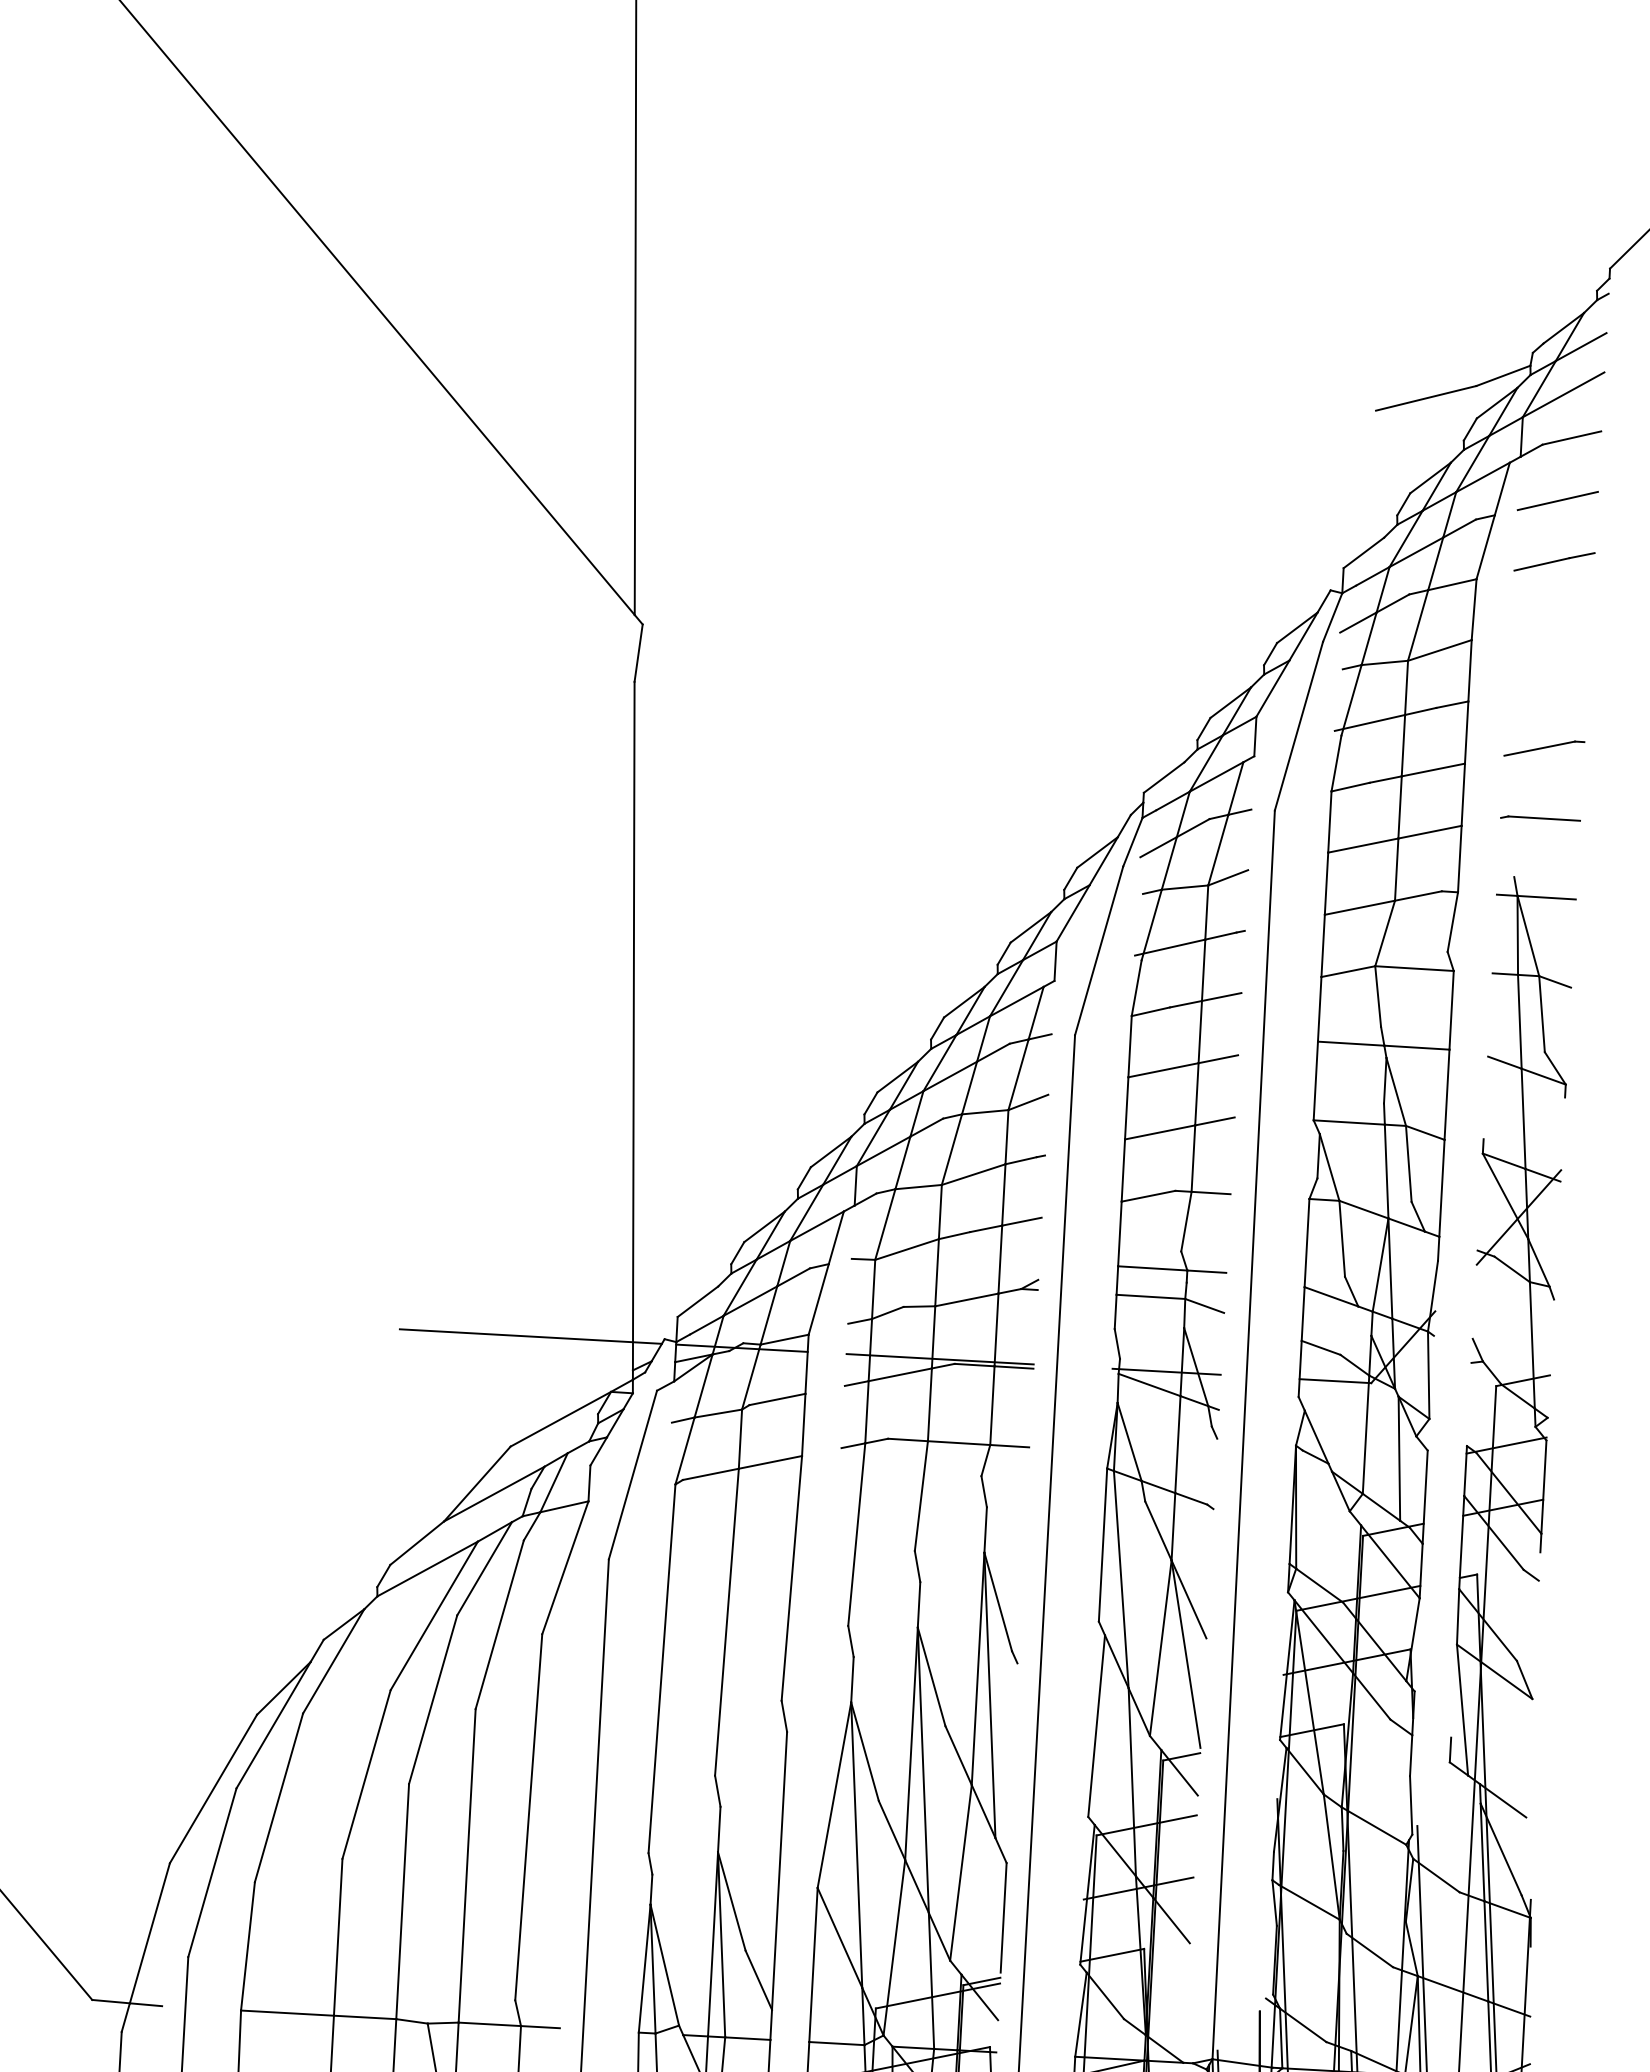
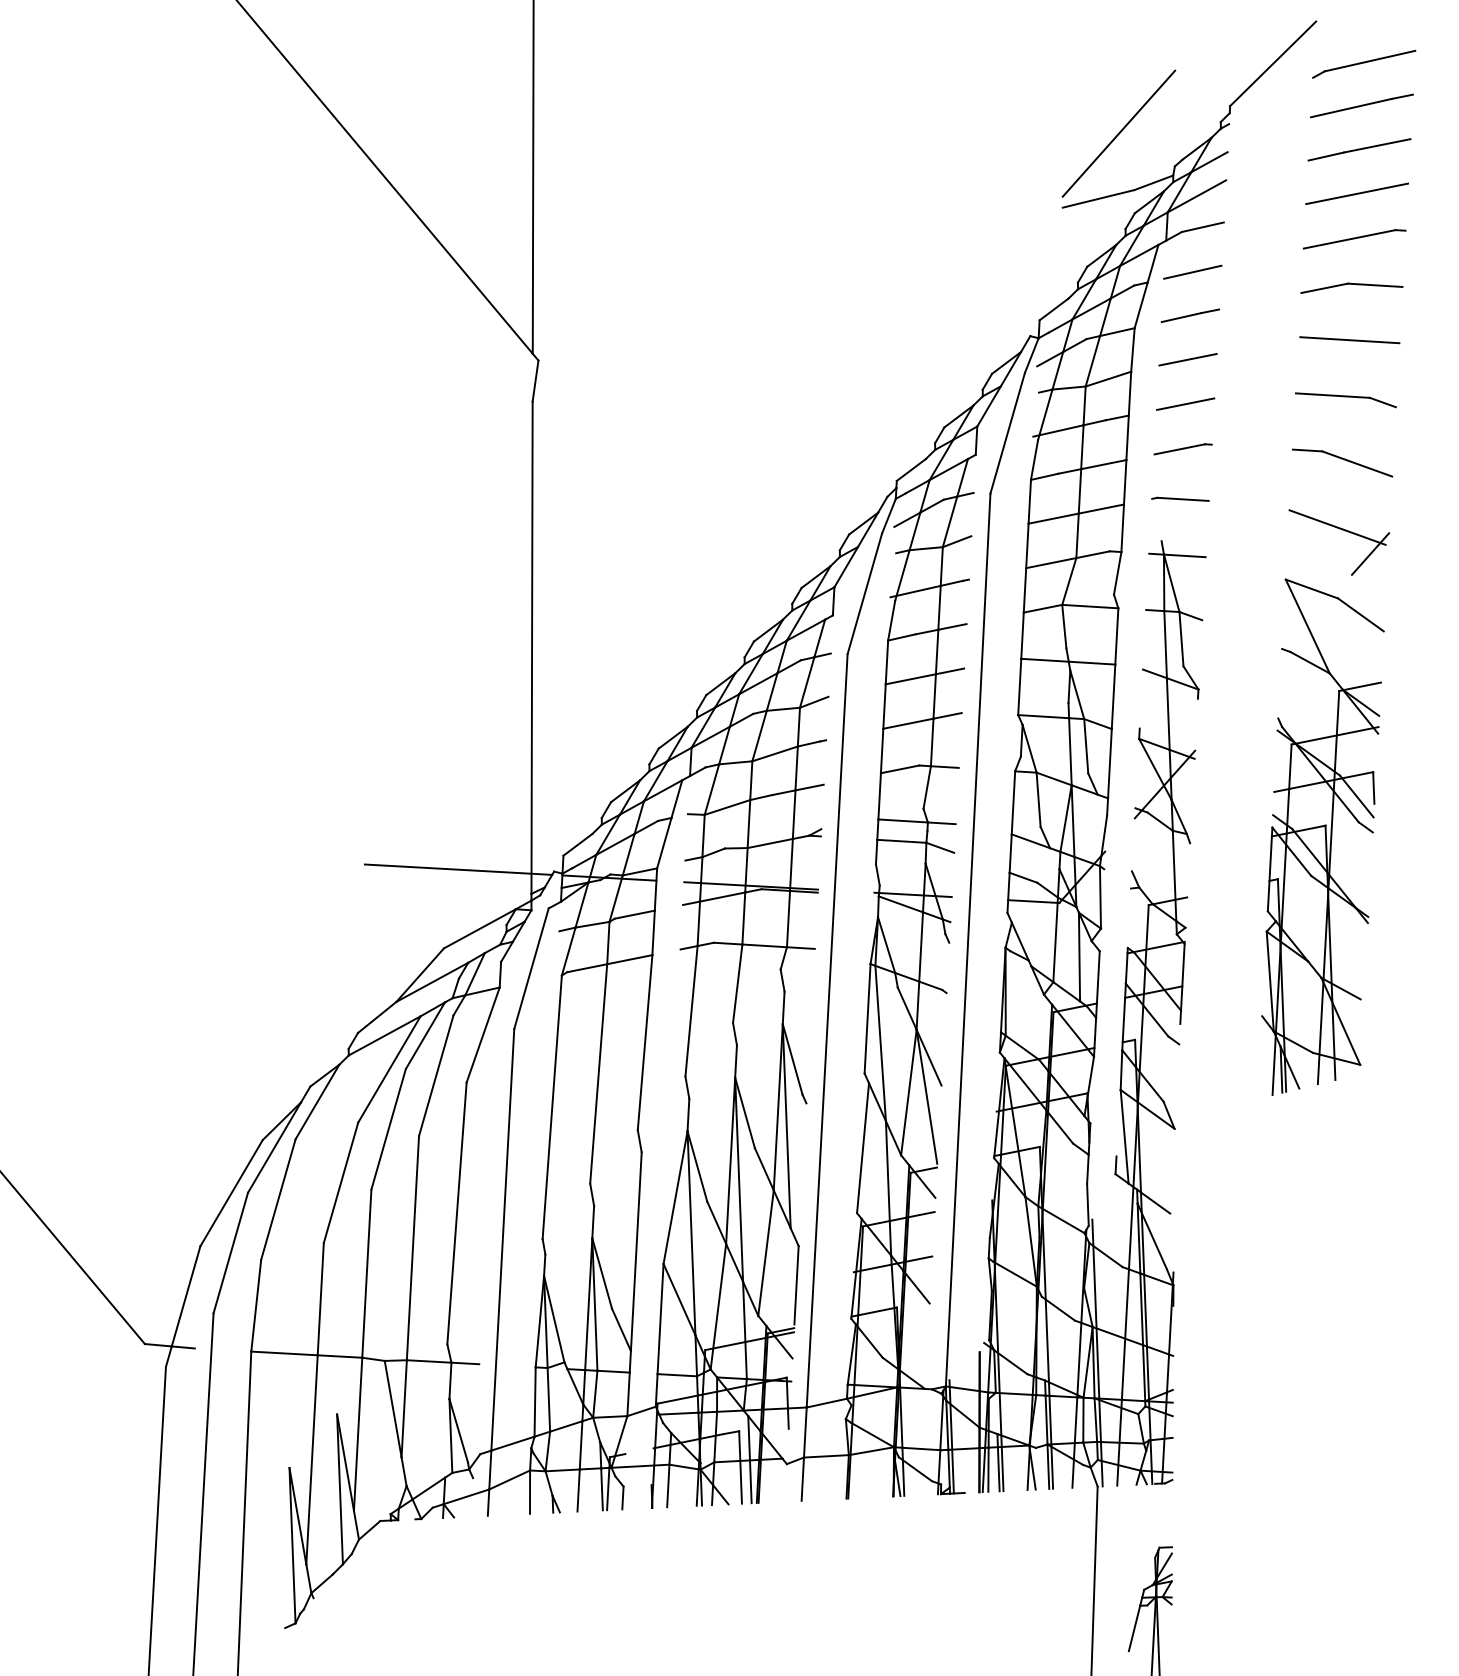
line: (1453, 306) -> (1118, 133), added
line: (1550, 622) -> (1187, 359), added
line: (1547, 684) -> (1185, 403), added

